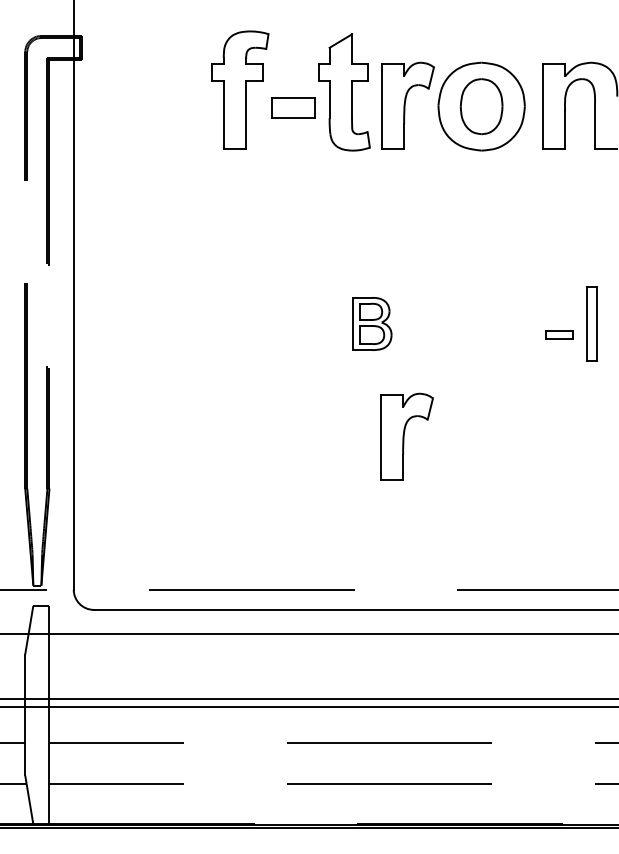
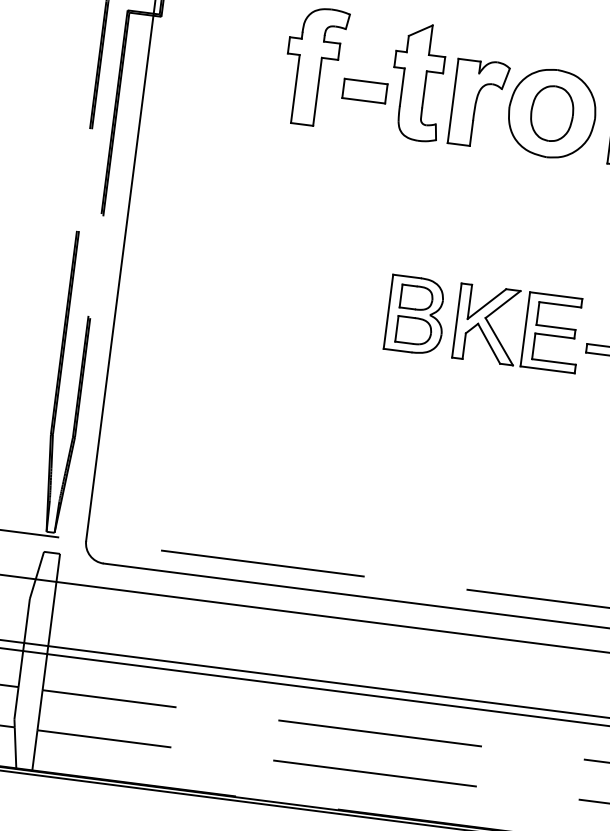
part: (371, 323) -> (415, 314), size x1.43
part: (481, 323) -> (524, 328), added
part: (406, 436) -> (435, 431), removed

